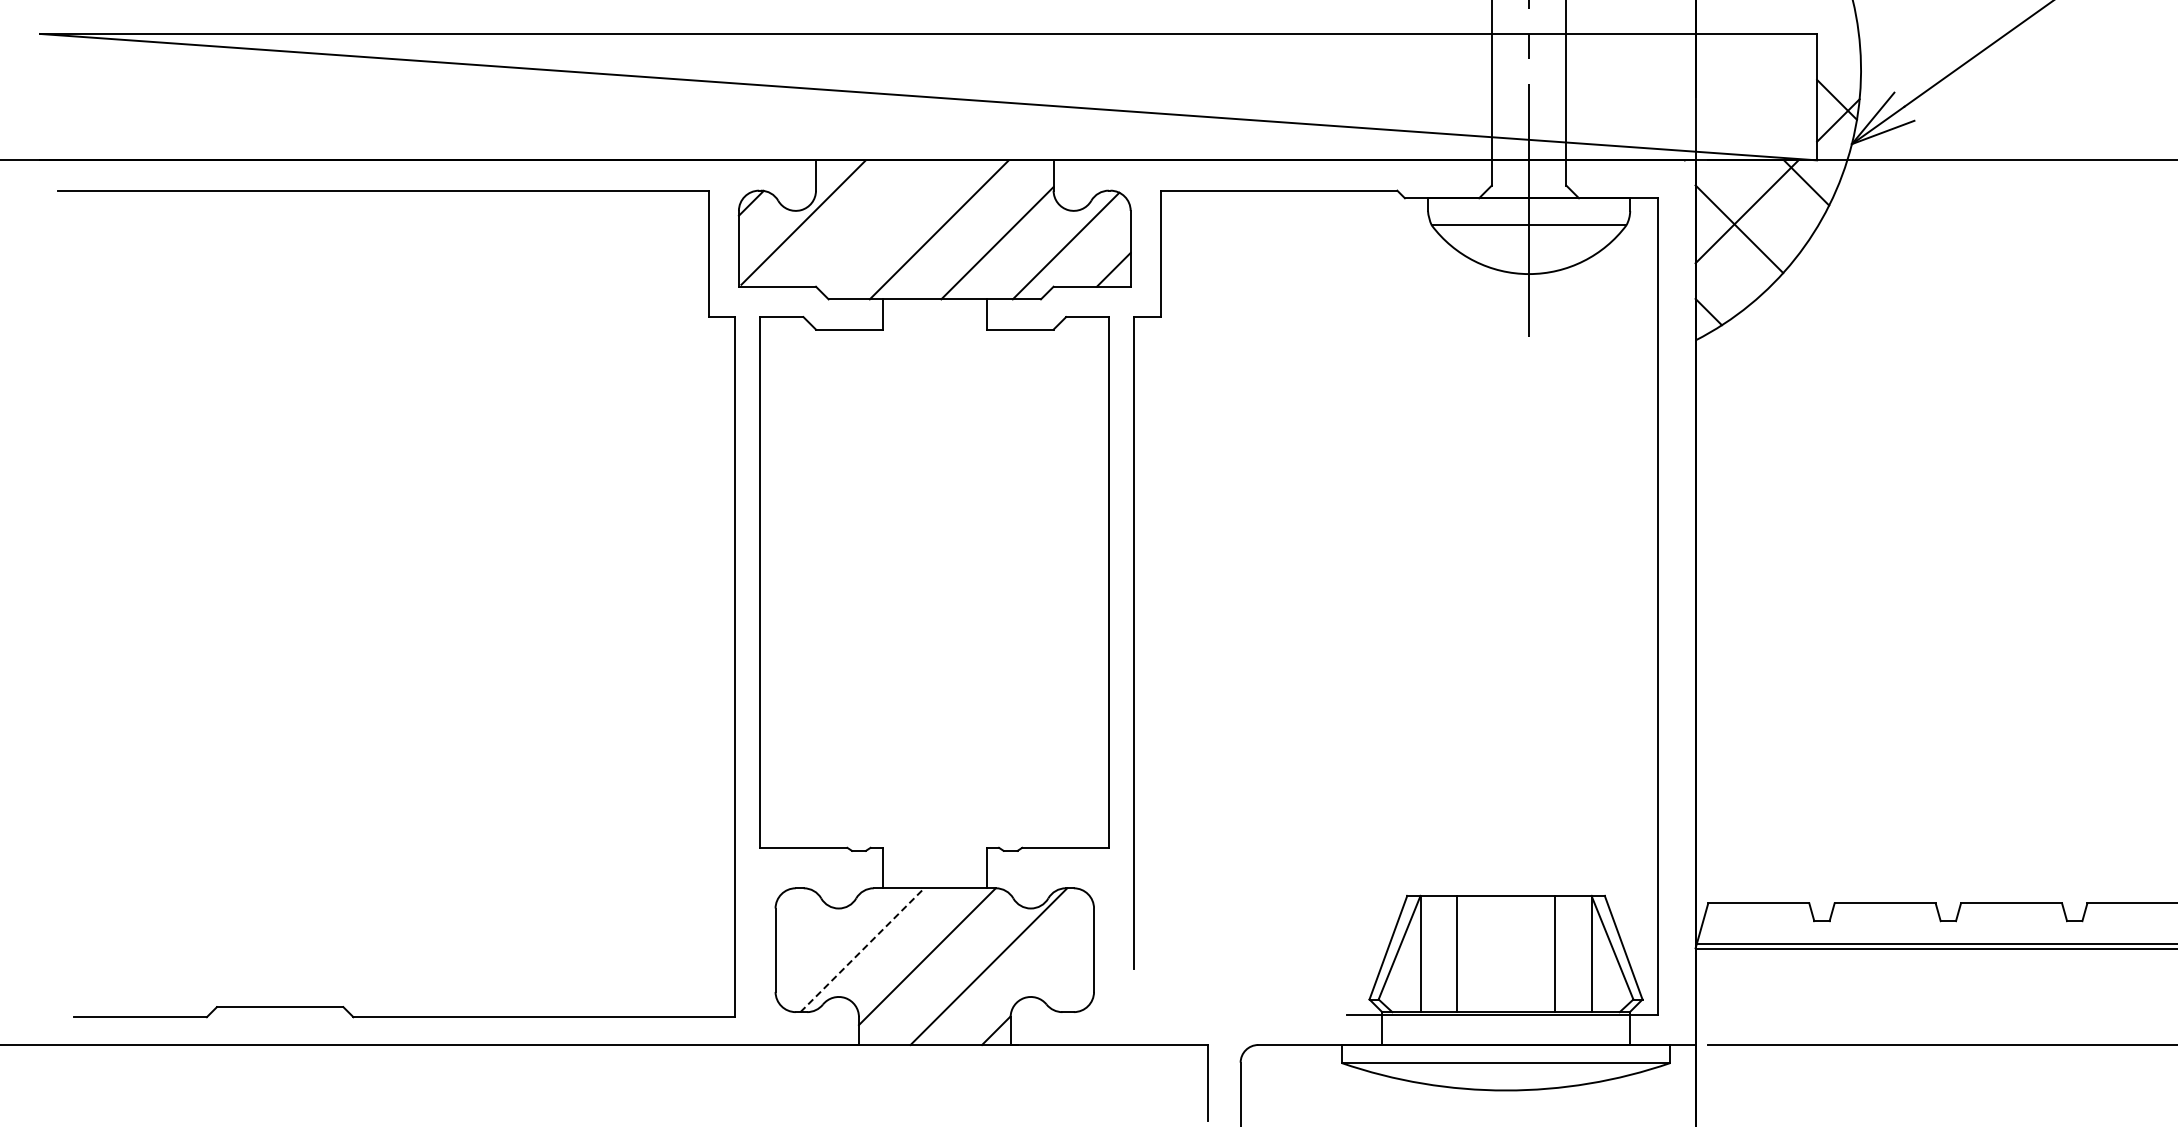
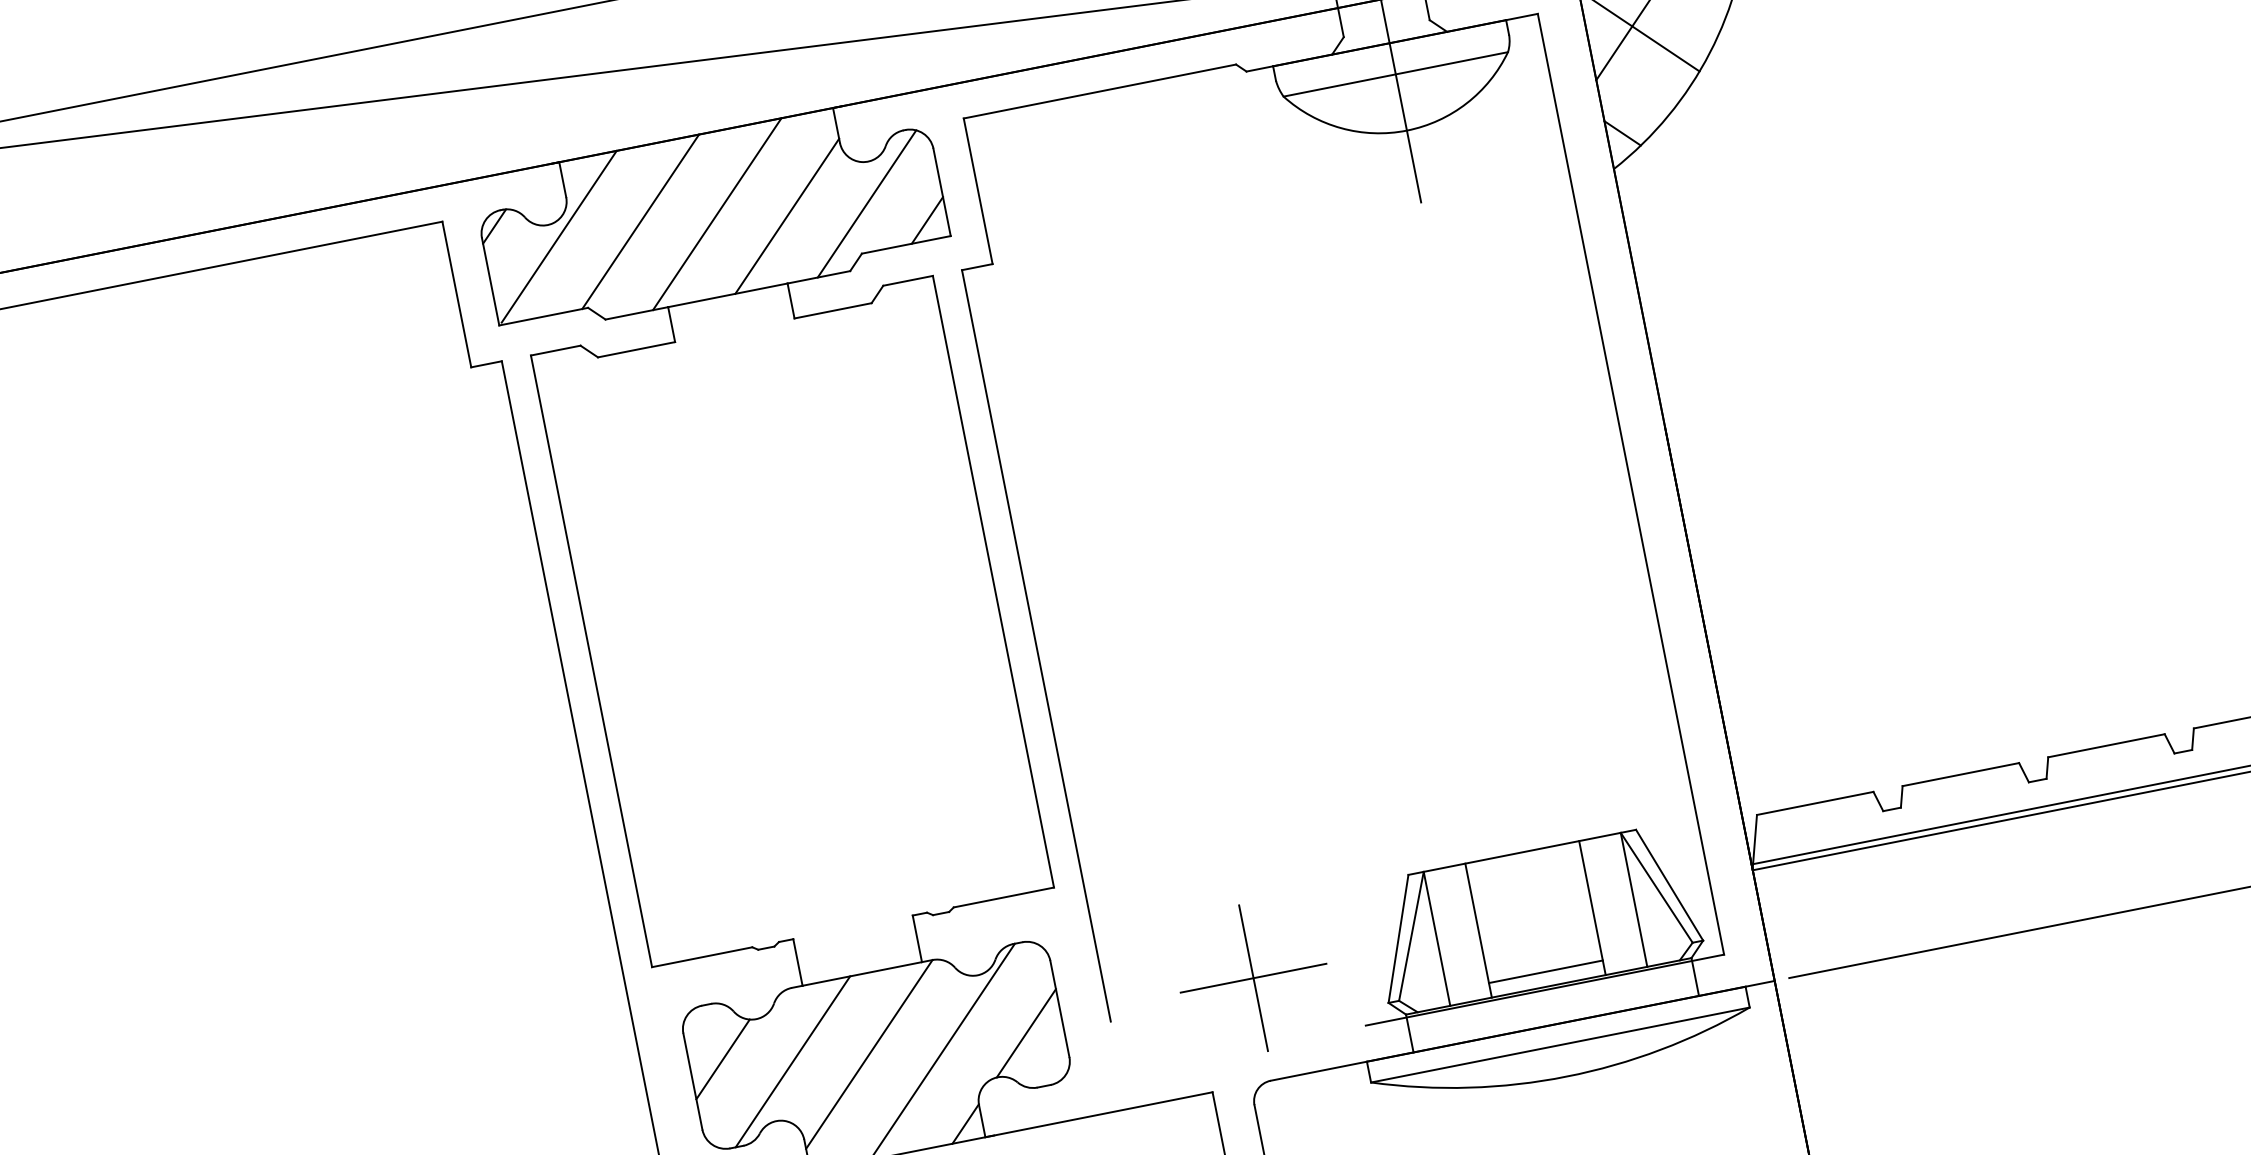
line: (873, 223) -> (639, 221), added
line: (804, 936) -> (723, 1059), added
line: (862, 950) -> (793, 1062), dashed -> solid
part: (1260, 956) -> (1253, 978), added
line: (1062, 964) -> (1026, 1032), added
line: (1505, 999) -> (1545, 971), added

